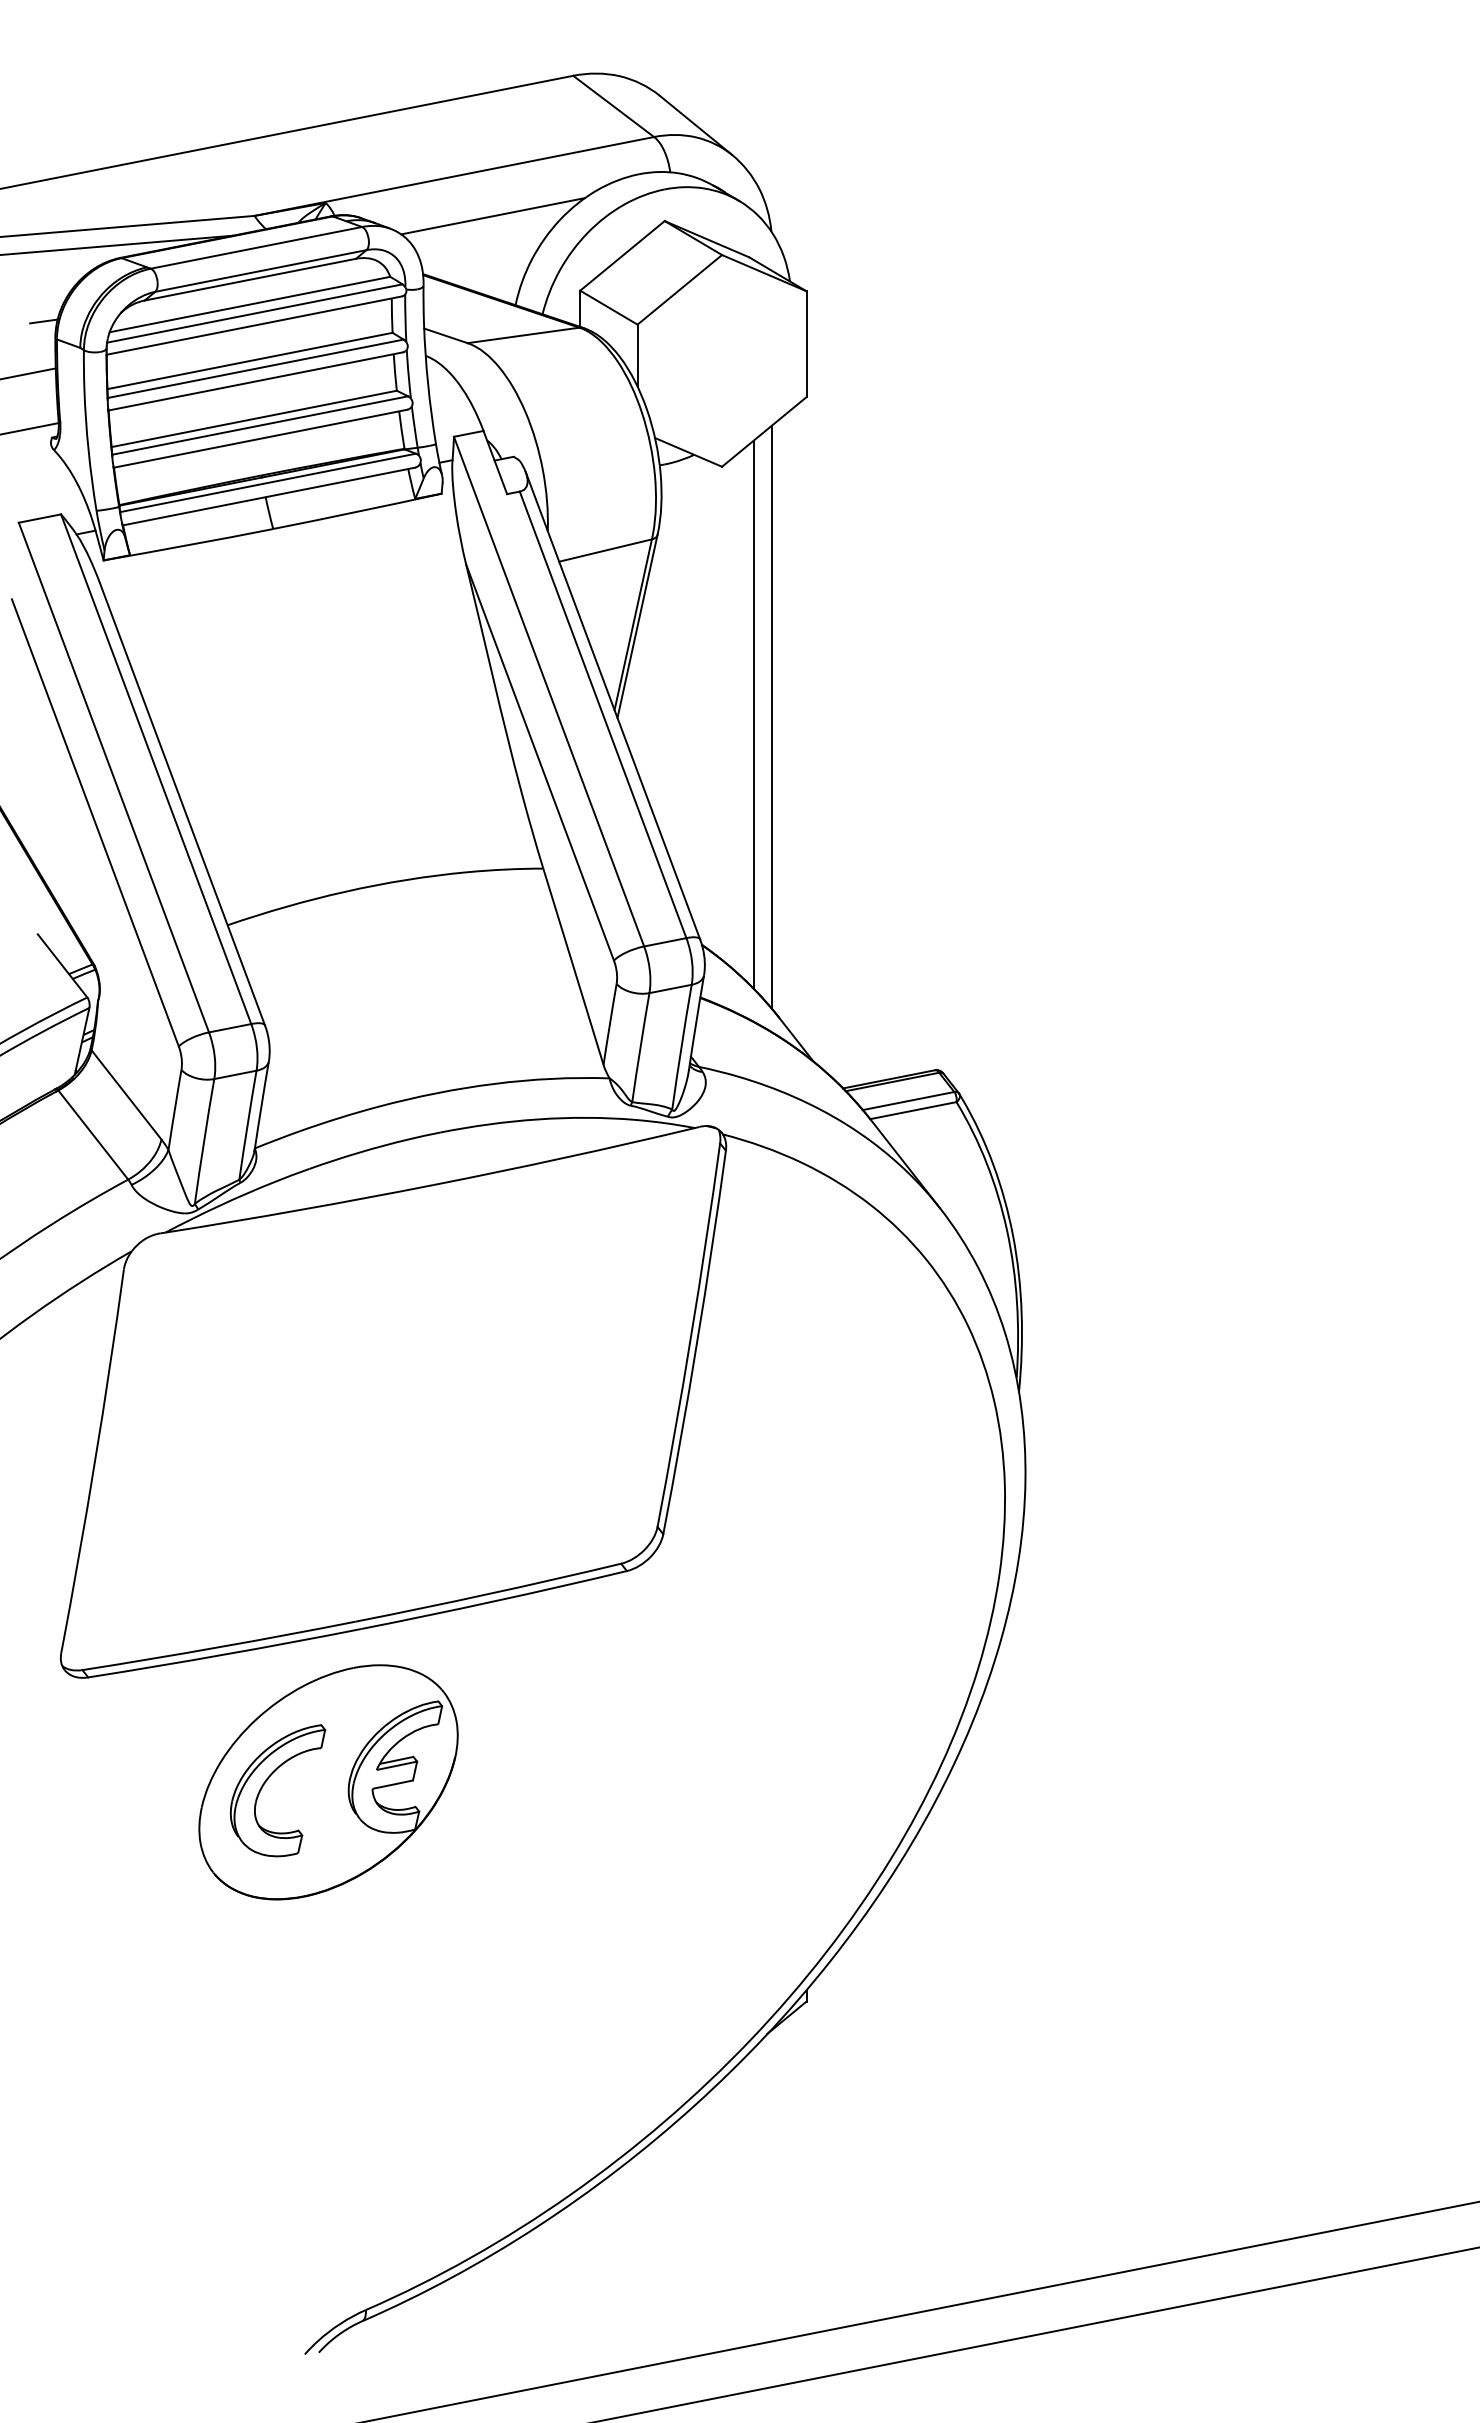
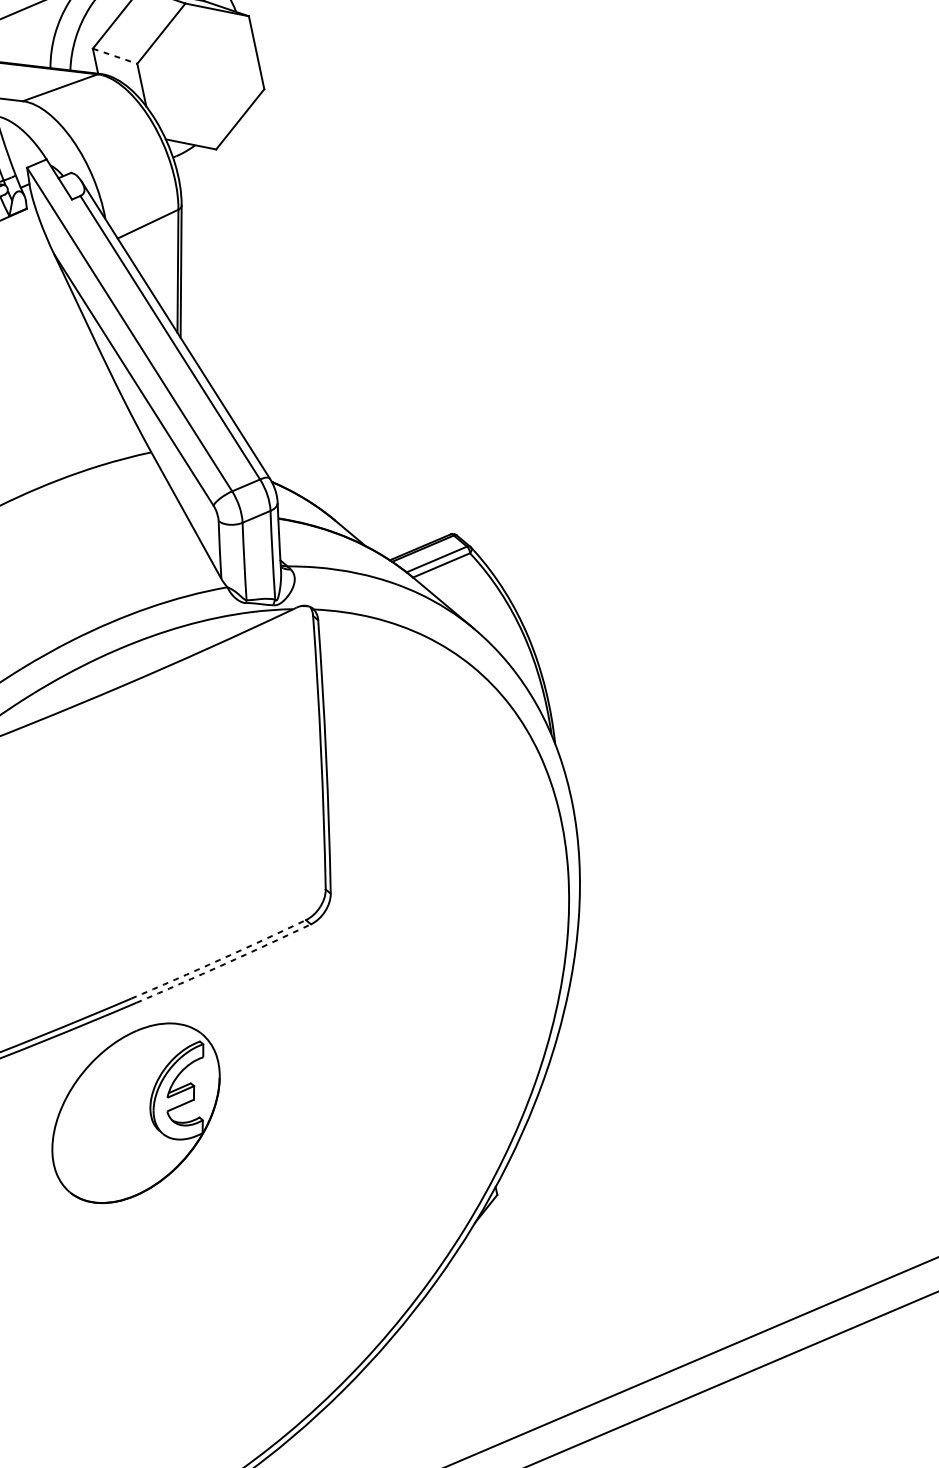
line: (609, 307) -> (115, 56), solid -> dashed
line: (753, 714) -> (273, 315), removed
line: (772, 717) -> (287, 314), removed
arc: (488, 1594) -> (219, 960), solid -> dashed
arc: (494, 1601) -> (224, 964), solid -> dashed
part: (266, 1782) -> (93, 1122), removed

